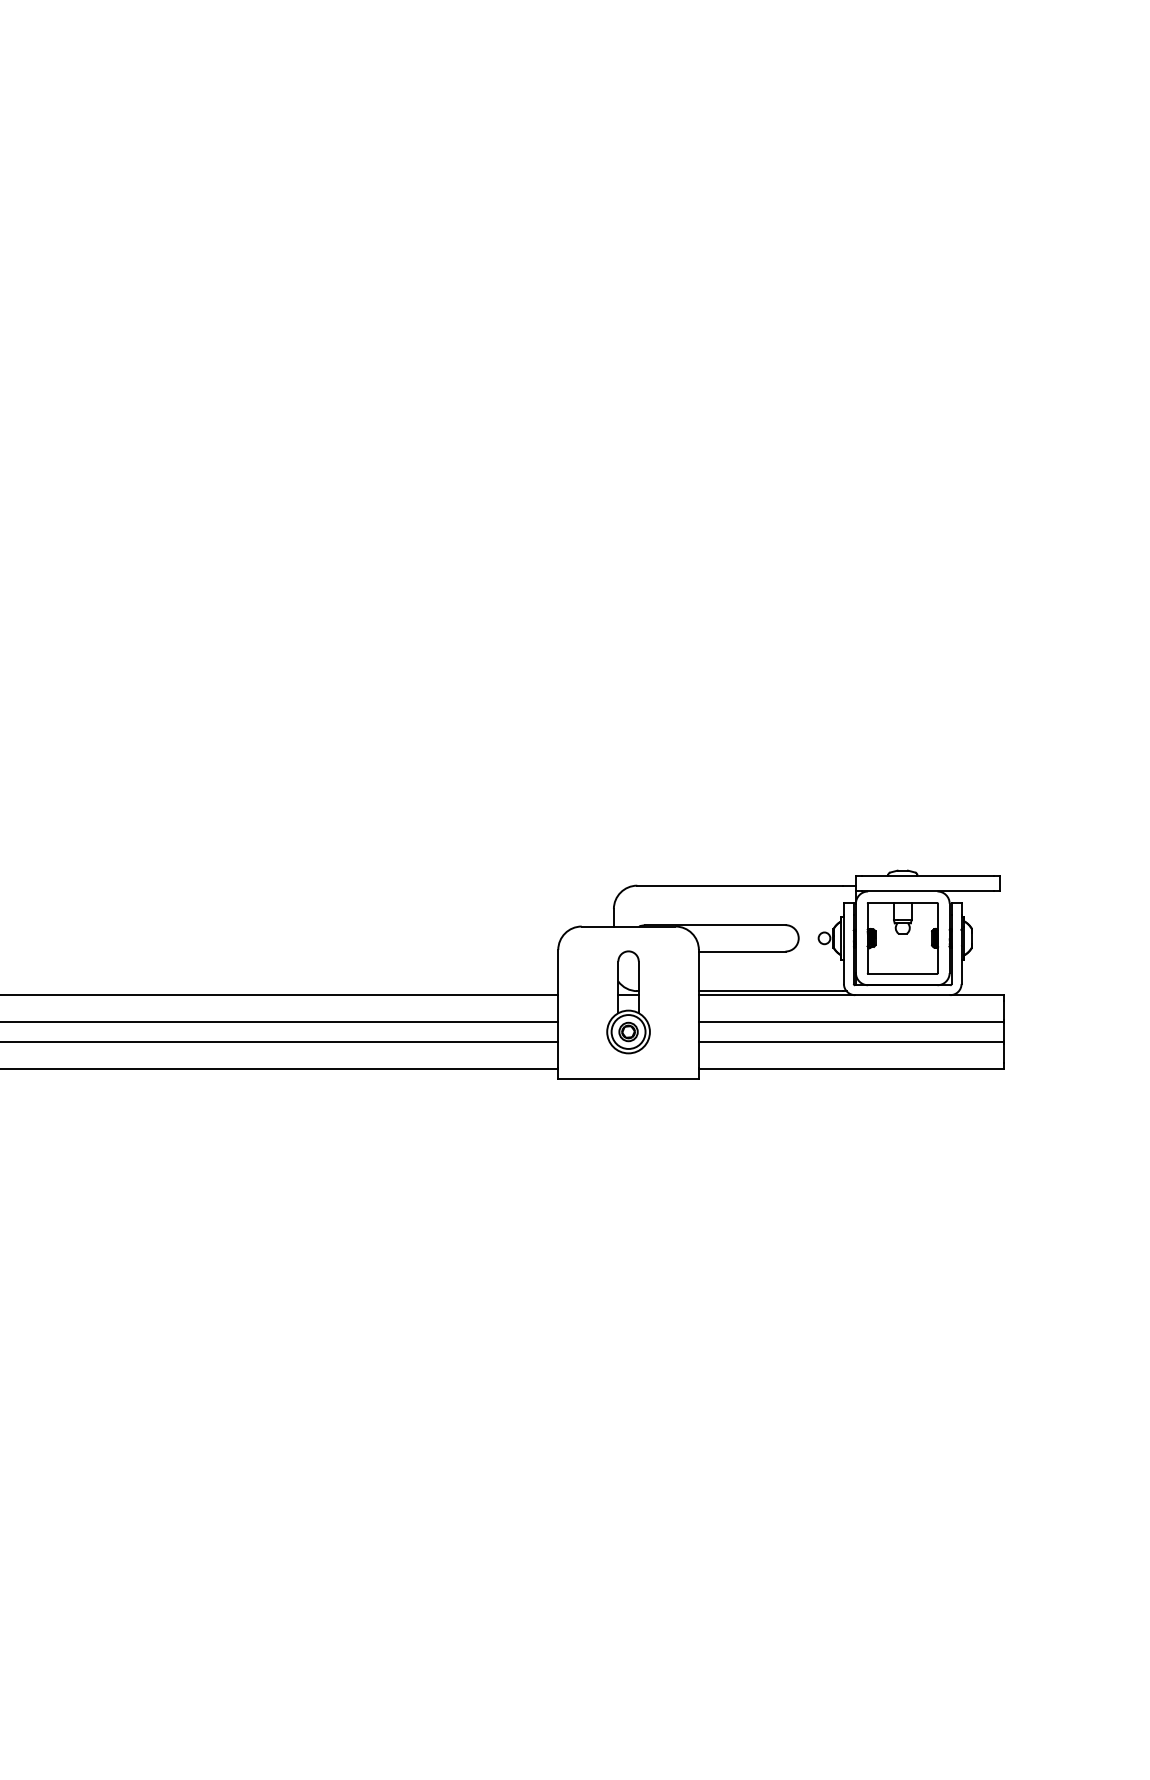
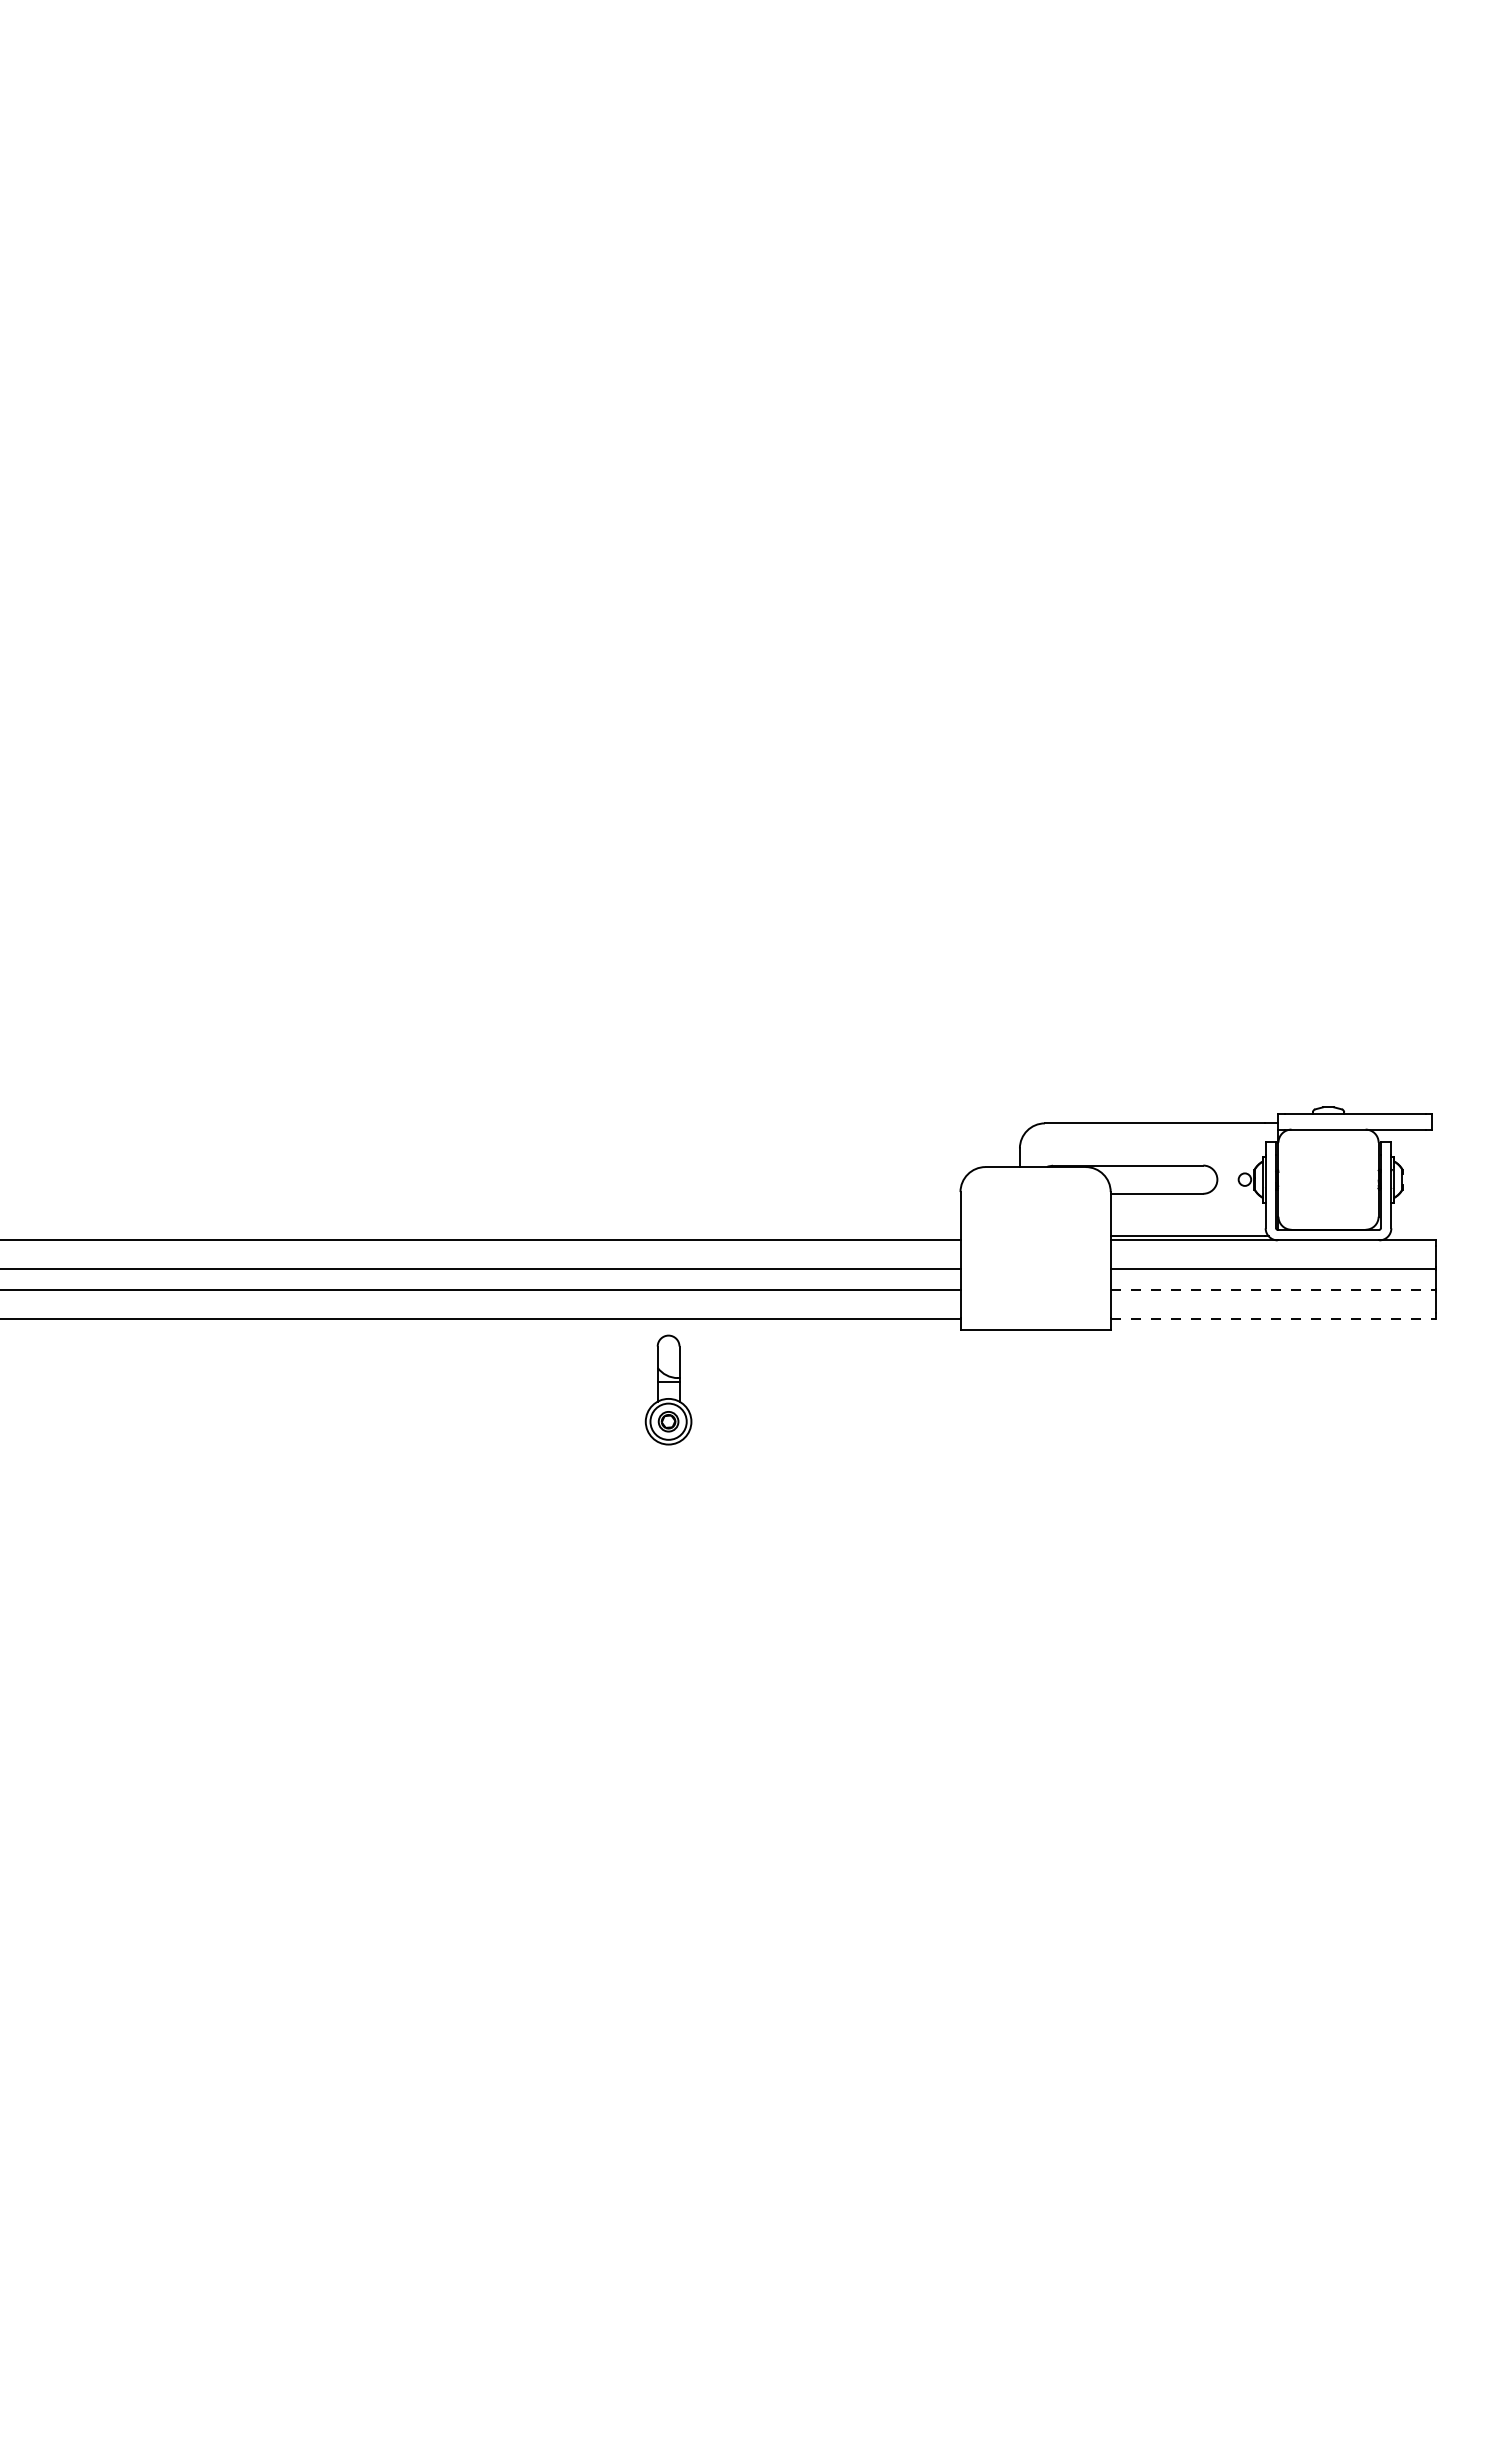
part: (902, 938) -> (1328, 1179), removed
part: (628, 1001) -> (668, 1389), moved
line: (851, 1042) -> (1273, 1290), solid -> dashed
line: (851, 1069) -> (1273, 1319), solid -> dashed

